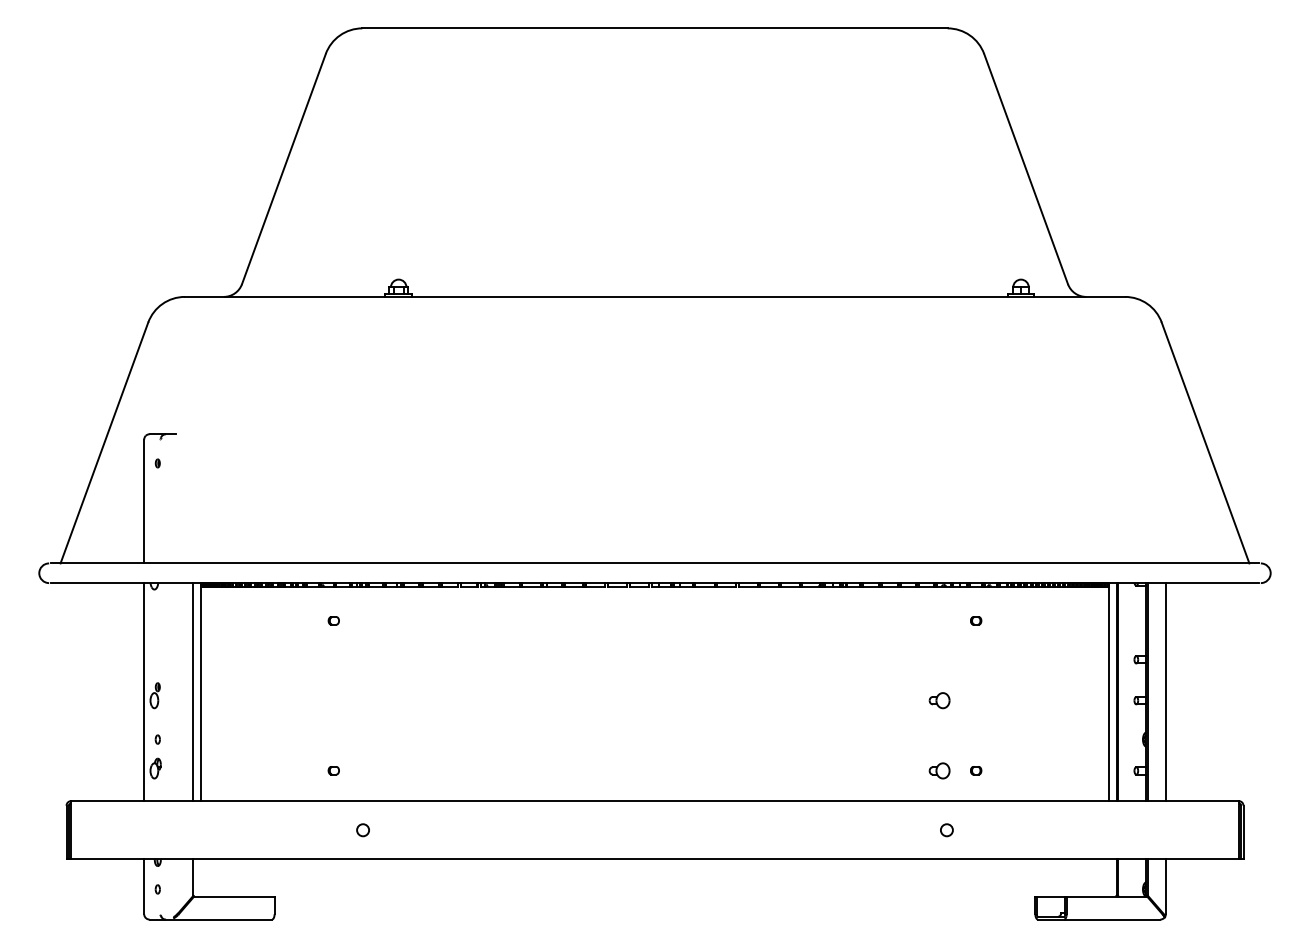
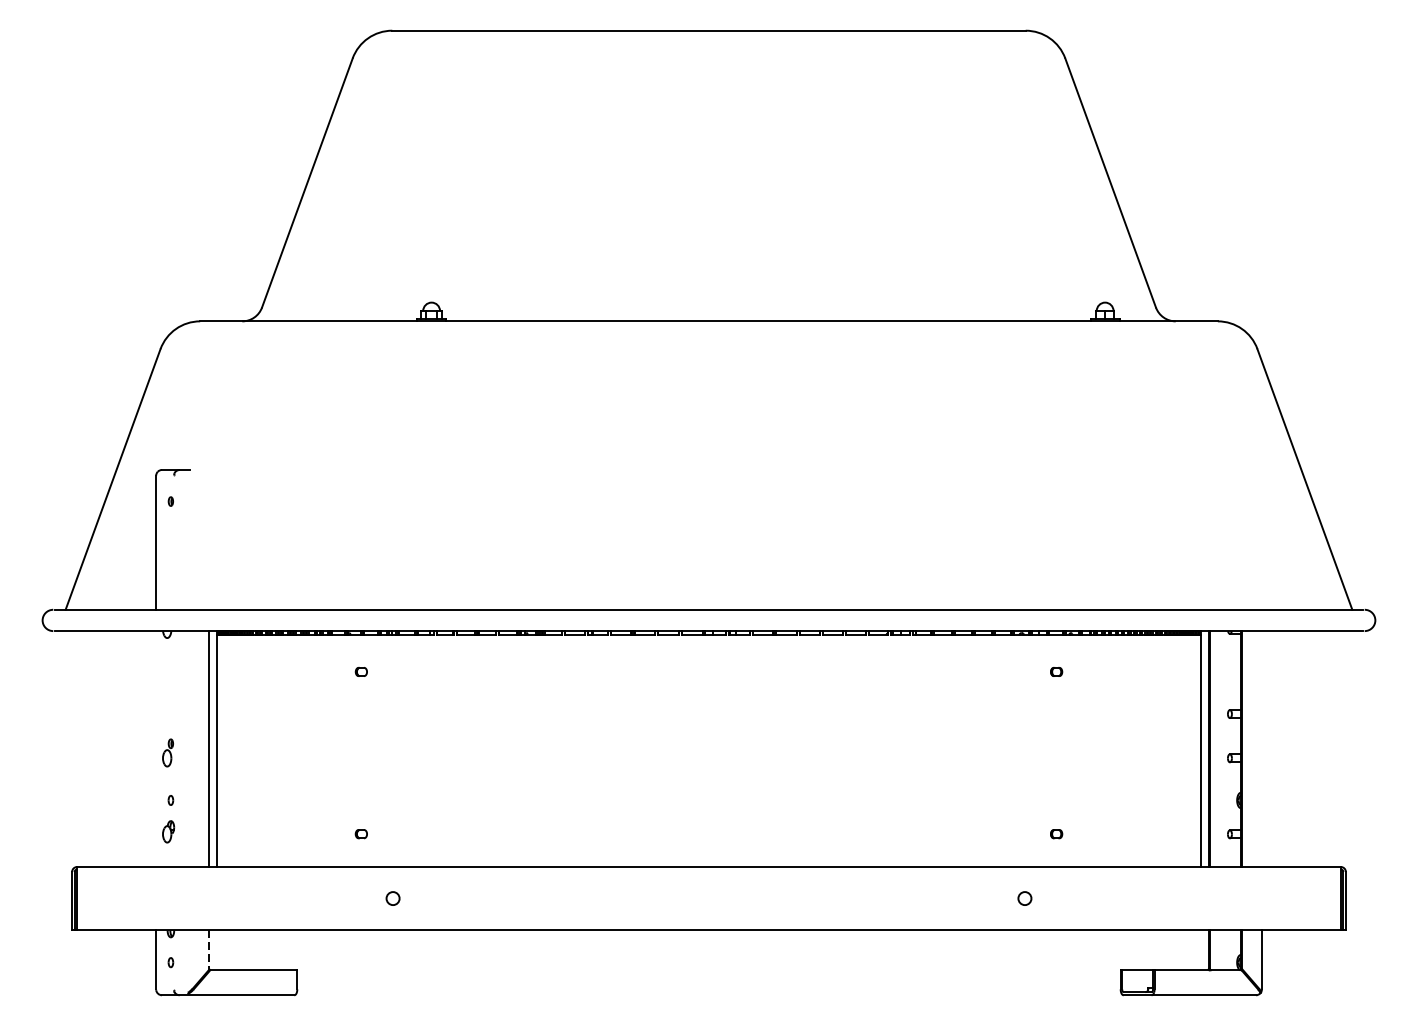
line: (144, 692) -> (156, 749), removed
line: (1165, 692) -> (1261, 749), removed
part: (939, 700) -> (1016, 758), removed
part: (939, 770) -> (1016, 833), removed
line: (193, 878) -> (209, 950), solid -> dashed

